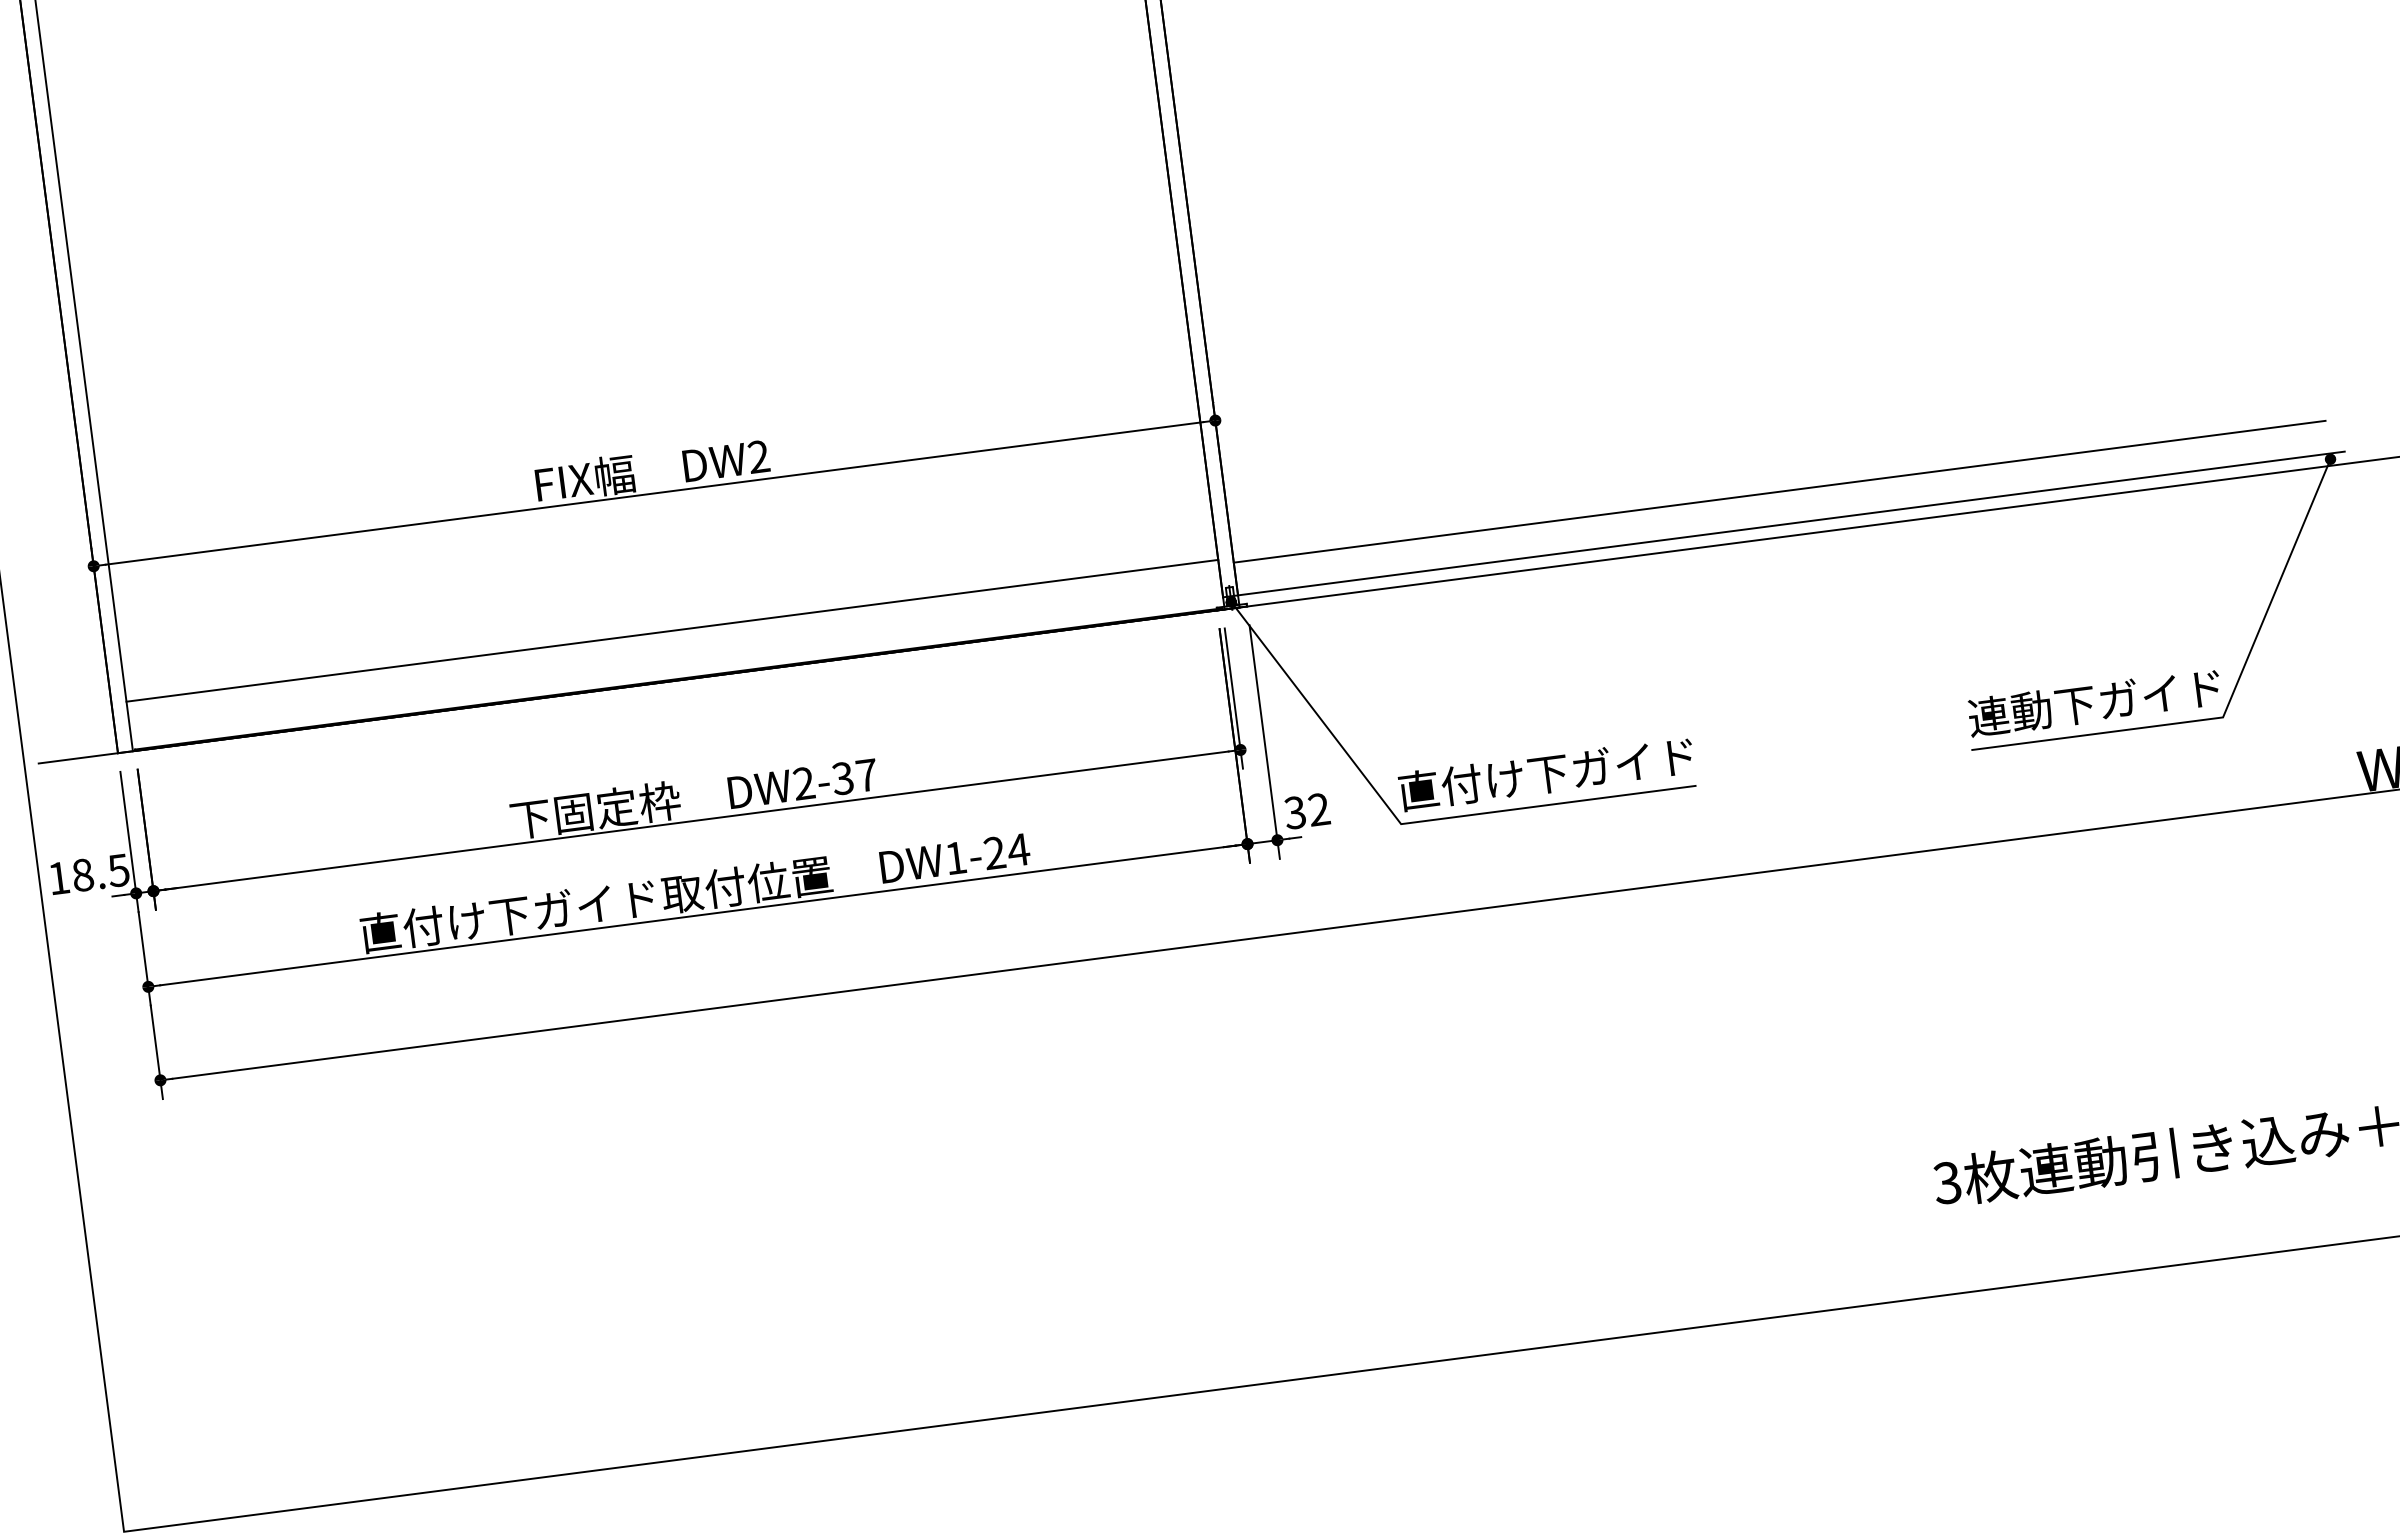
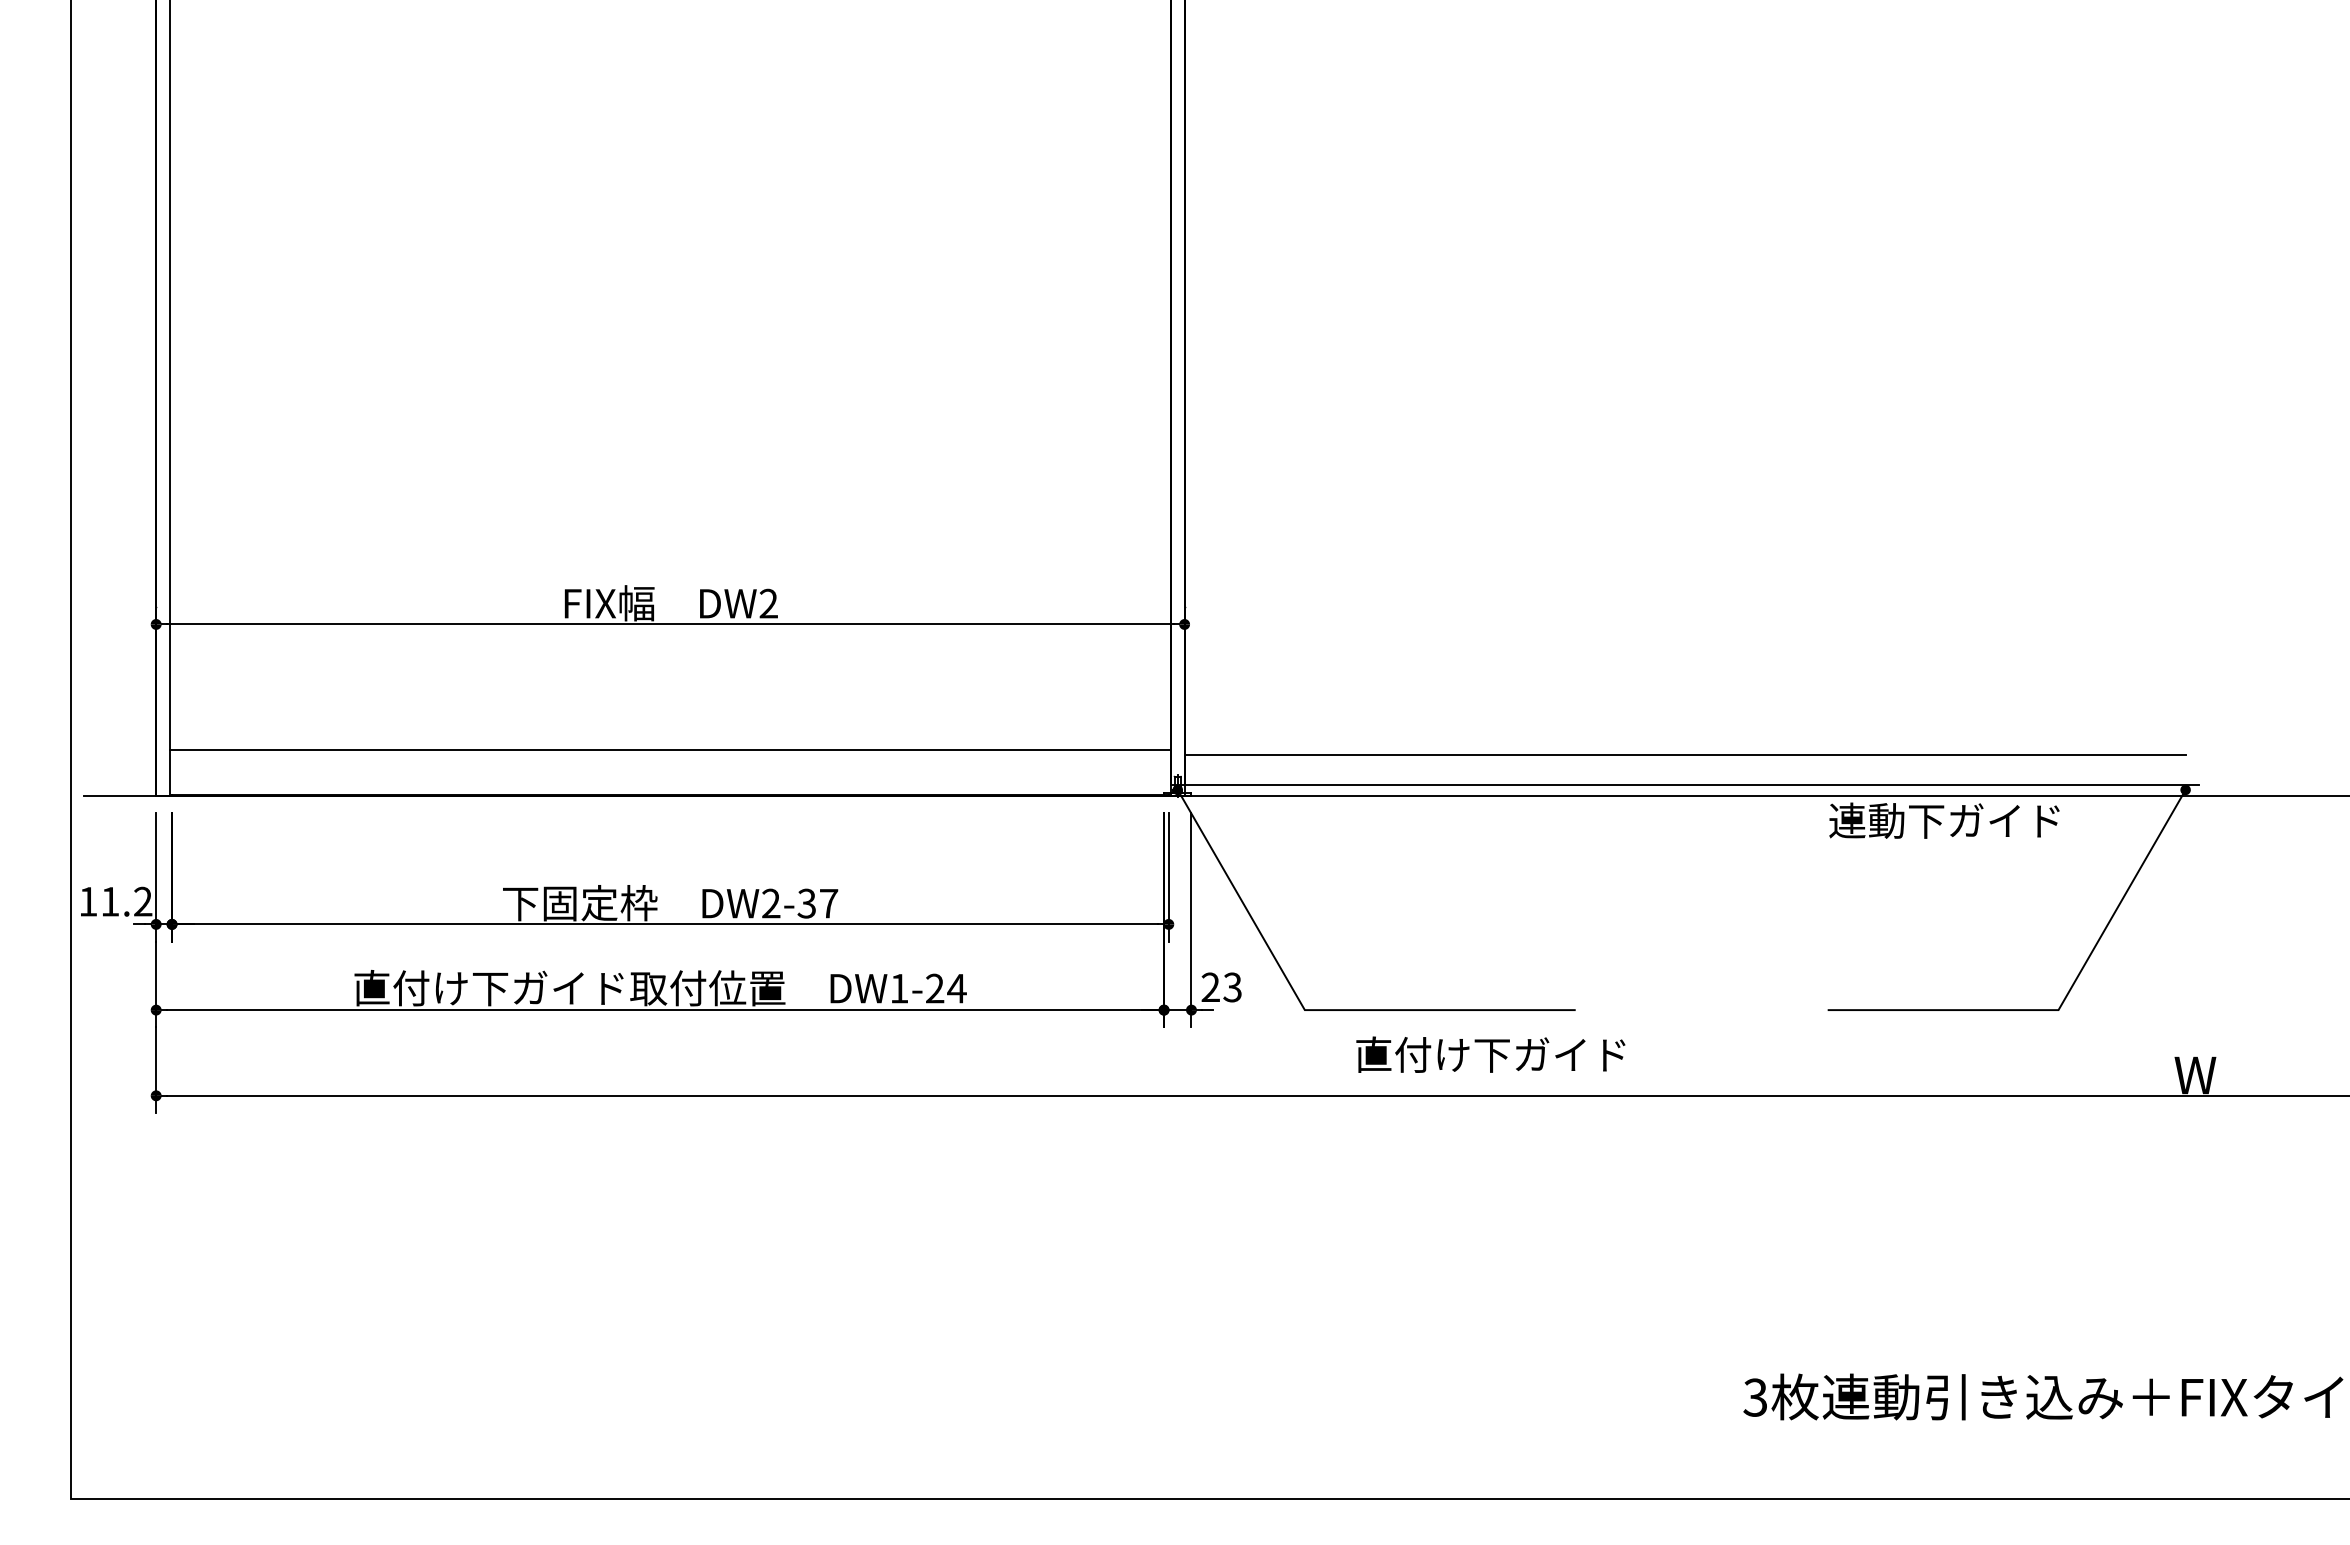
text: (2094, 702) -> (1944, 820), moved
text: (1546, 773) -> (1490, 1054), moved
text: (1306, 811) -> (1221, 987), 32 -> 23
text: (100, 872) -> (126, 901), 18.5 -> 11.2

